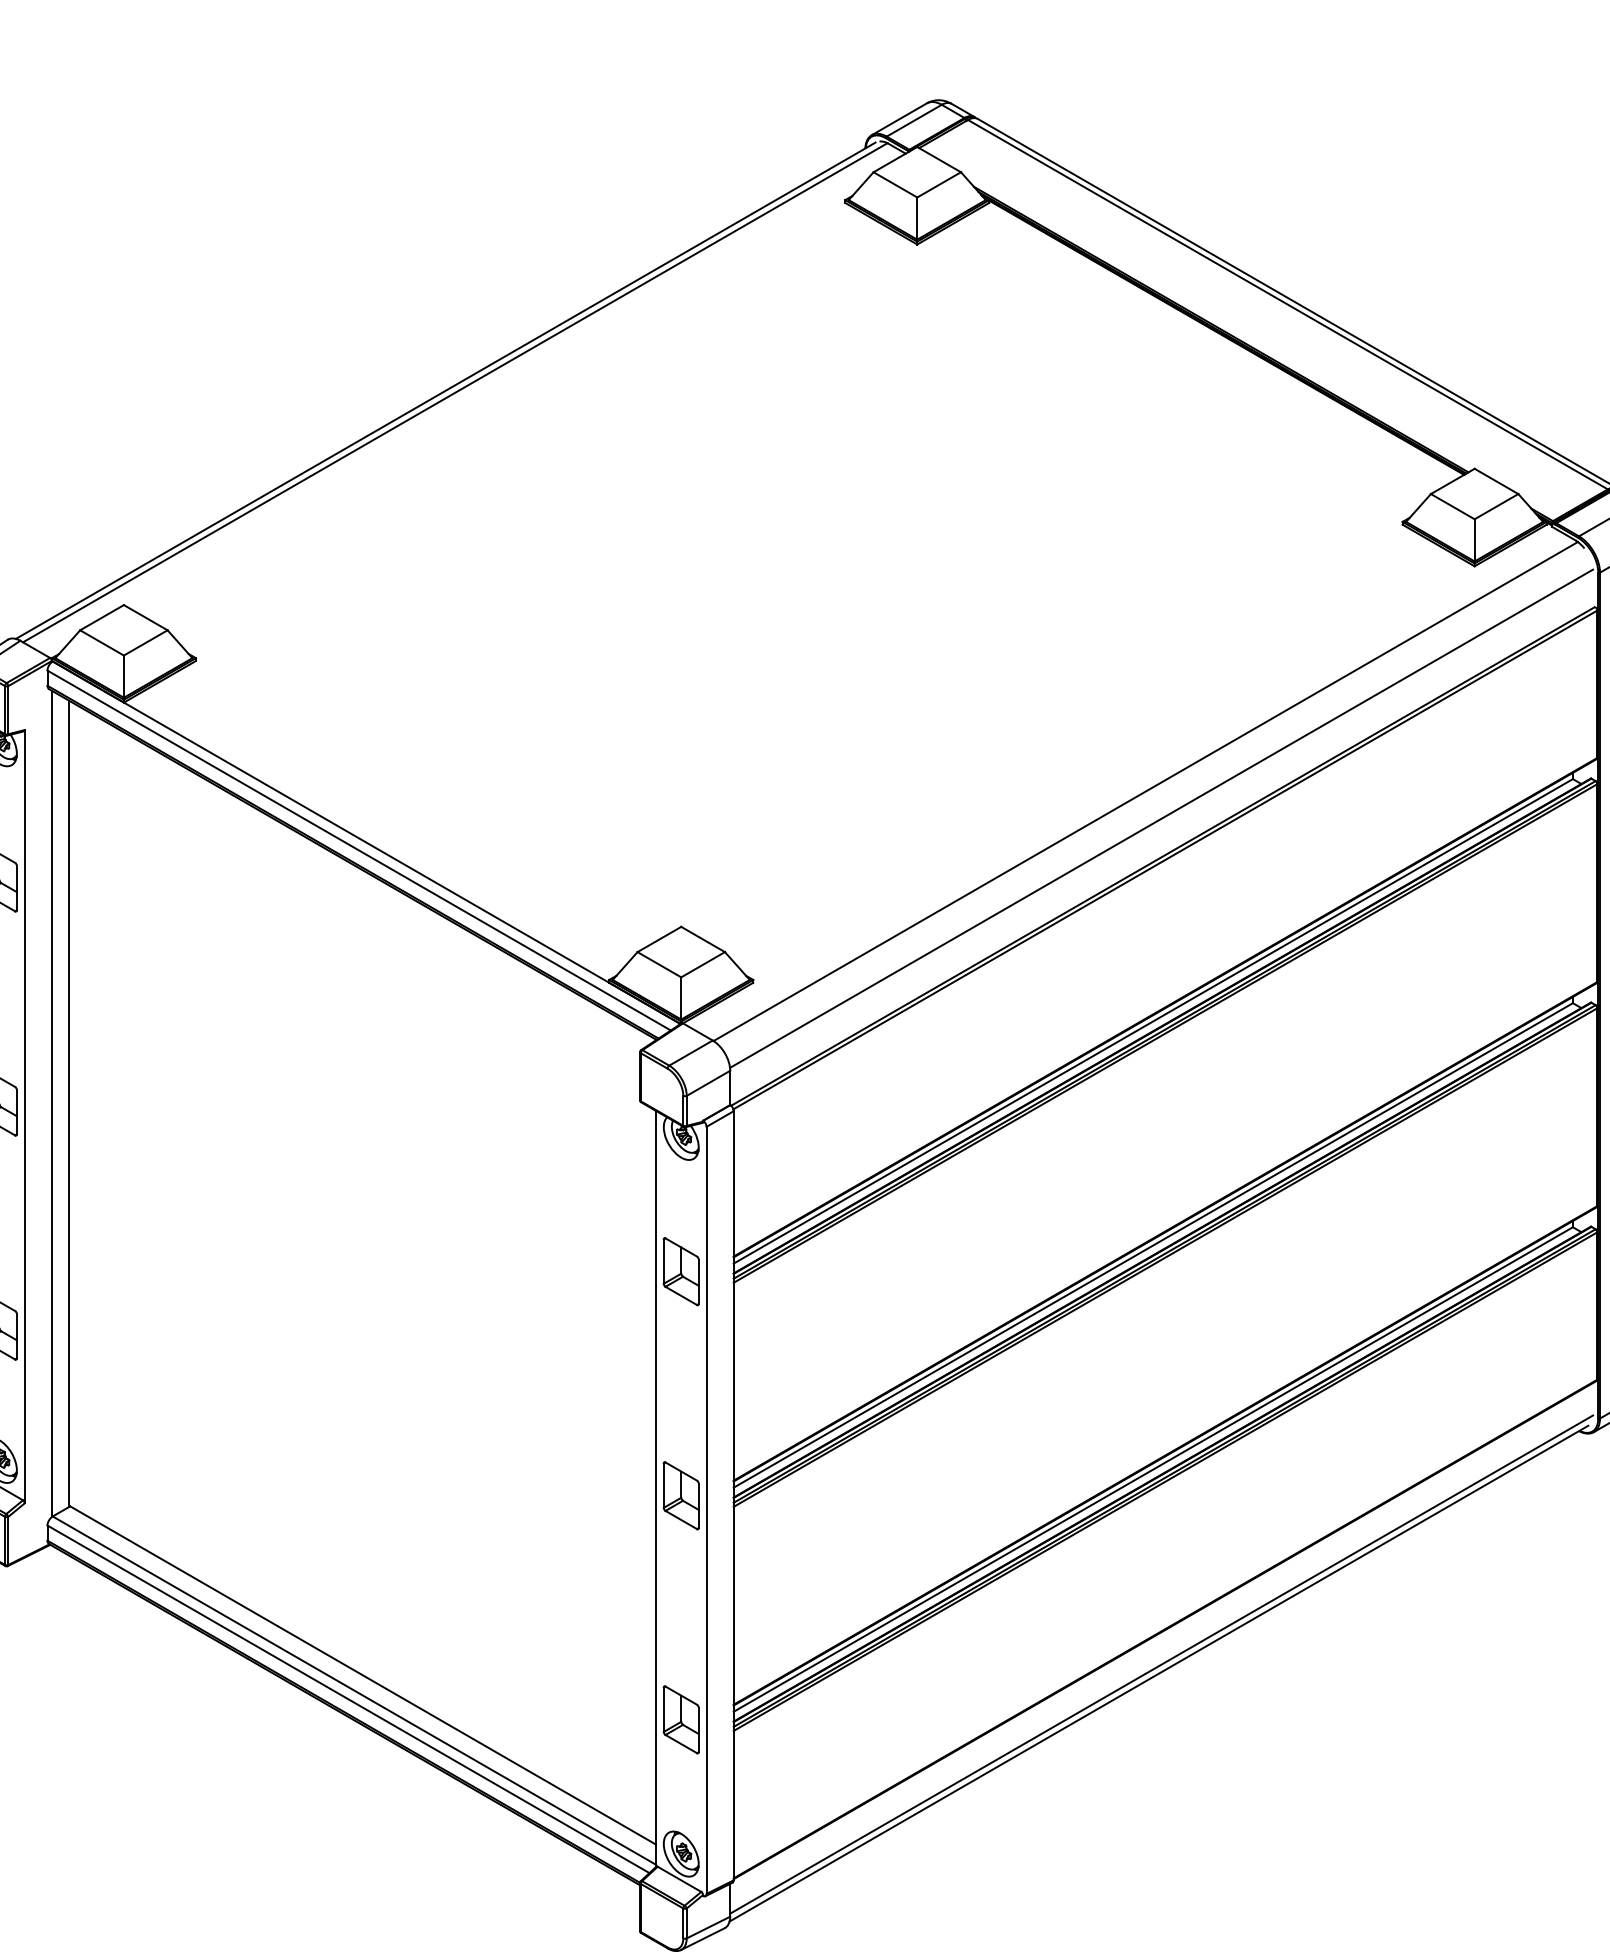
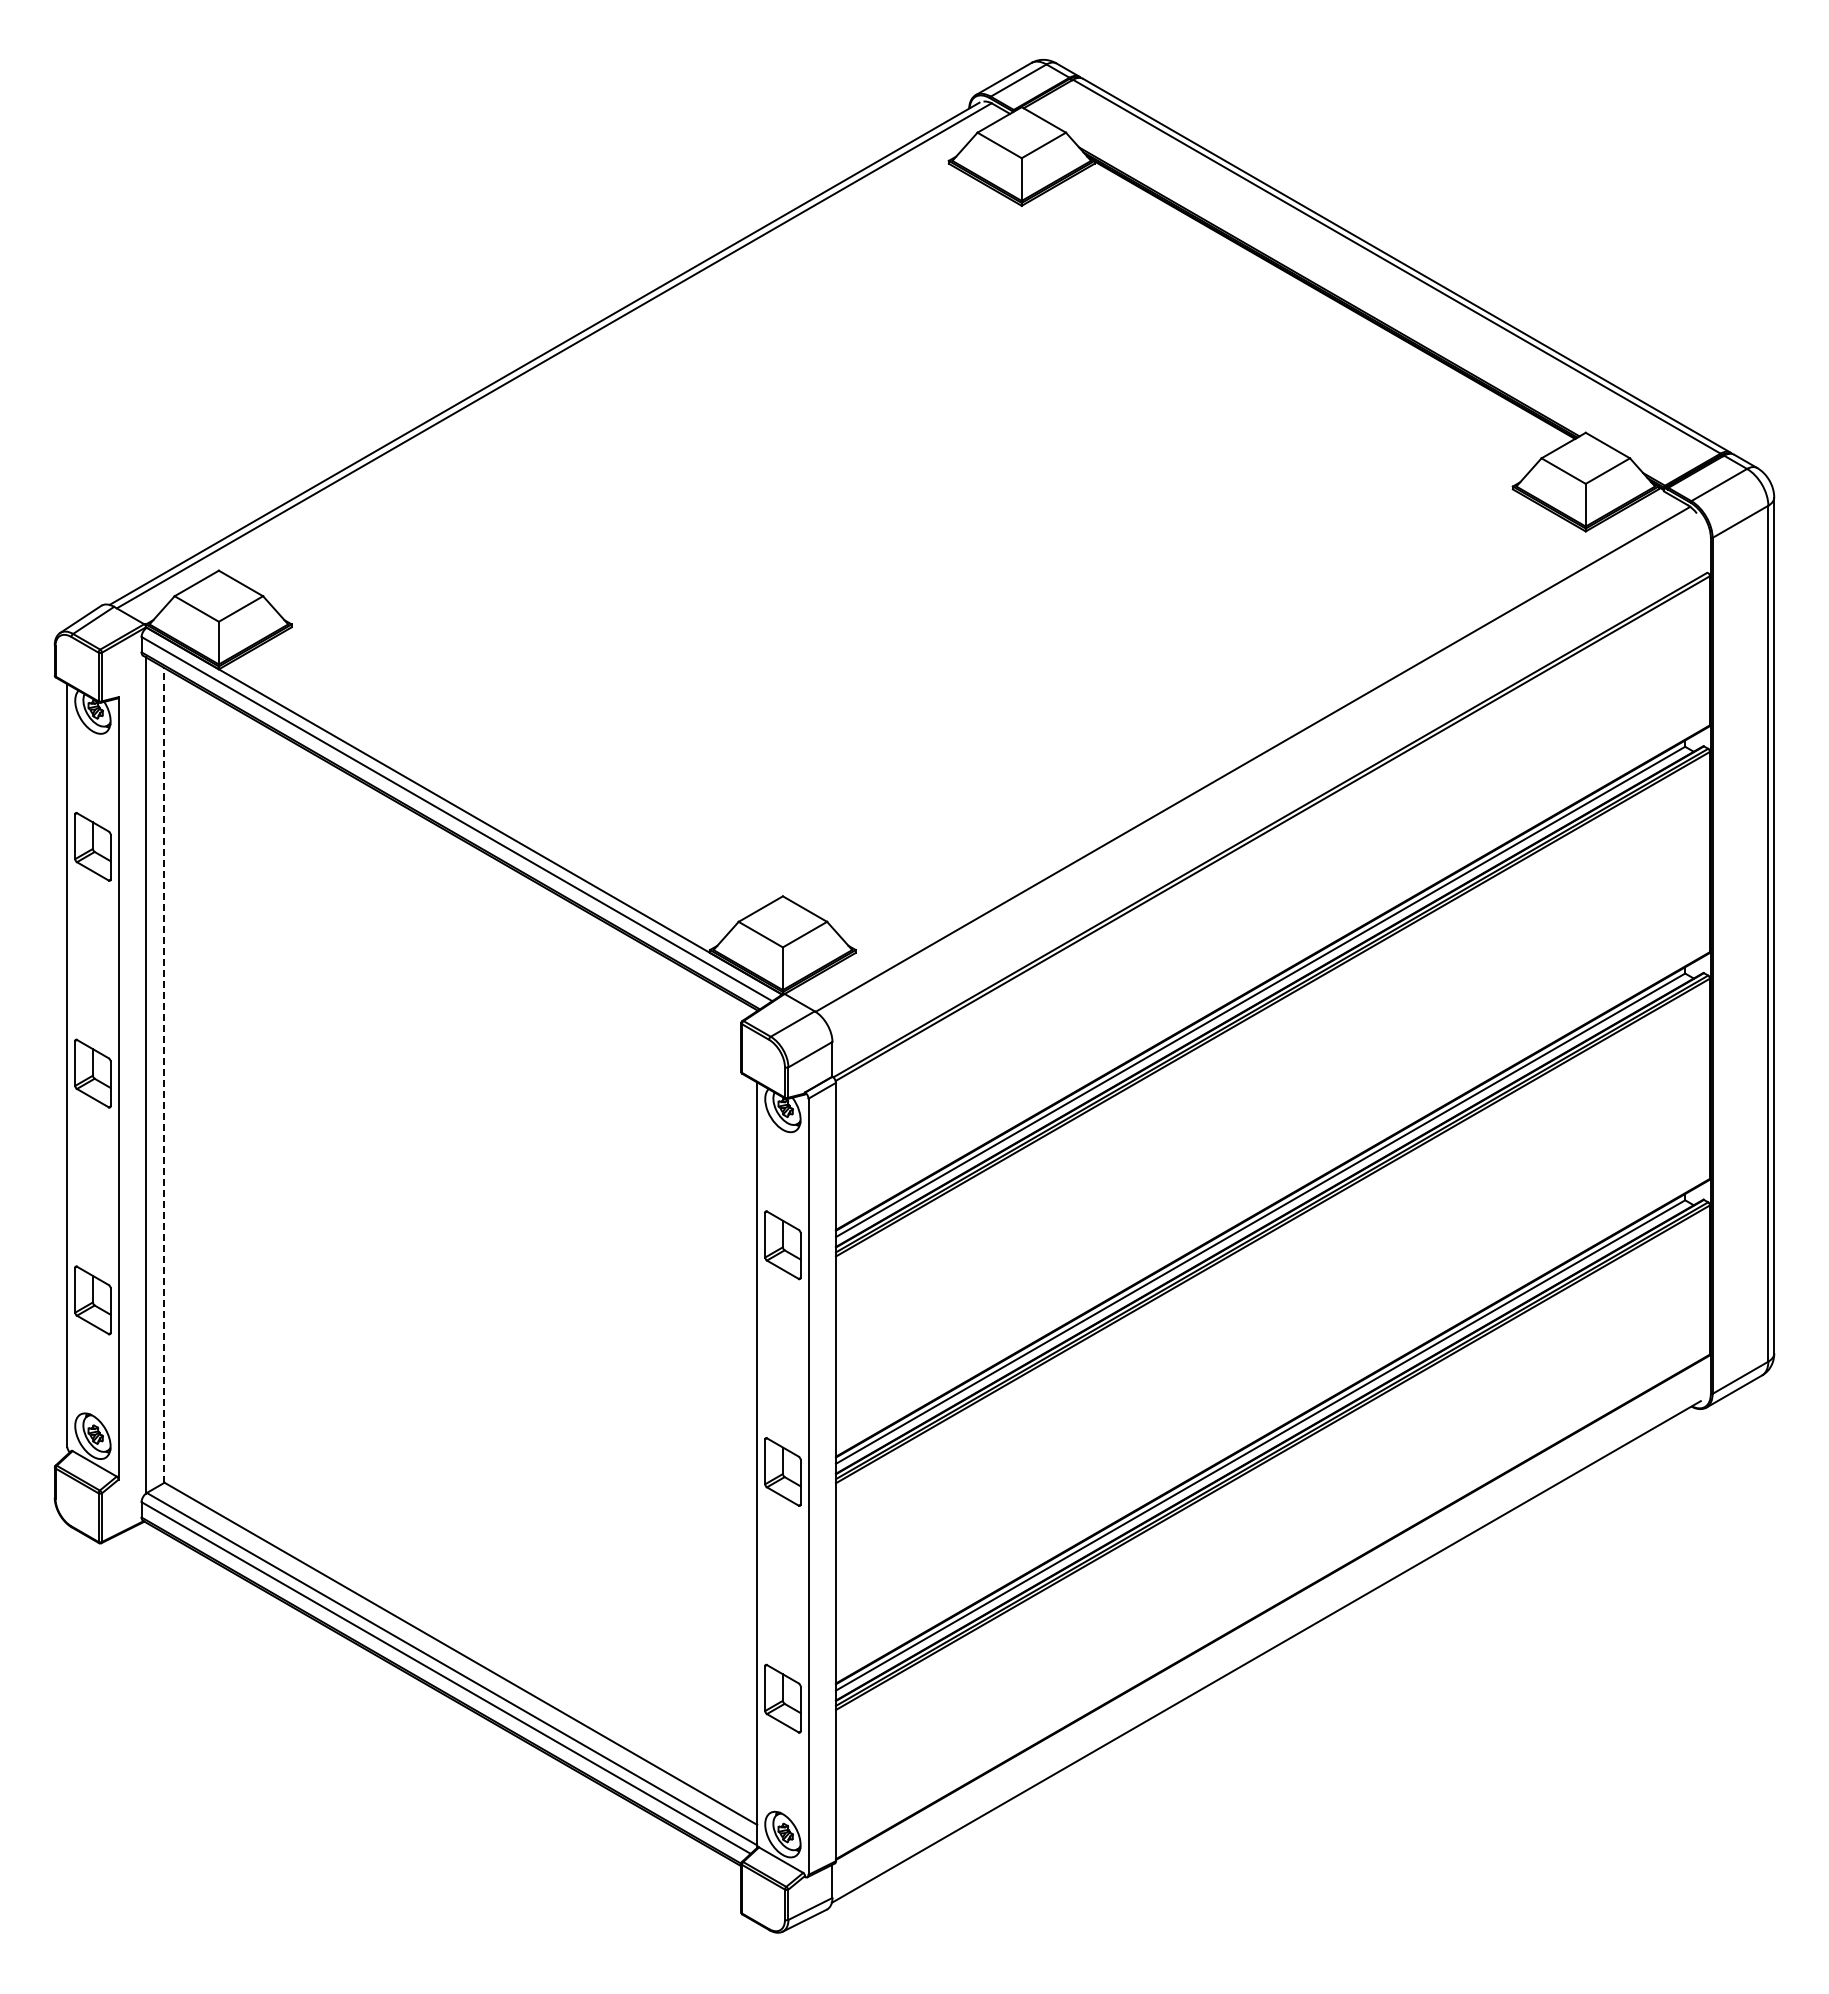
line: (1161, 818) -> (1268, 786), removed
line: (69, 1103) -> (163, 1075), solid -> dashed
line: (1161, 1664) -> (1268, 1642), removed

